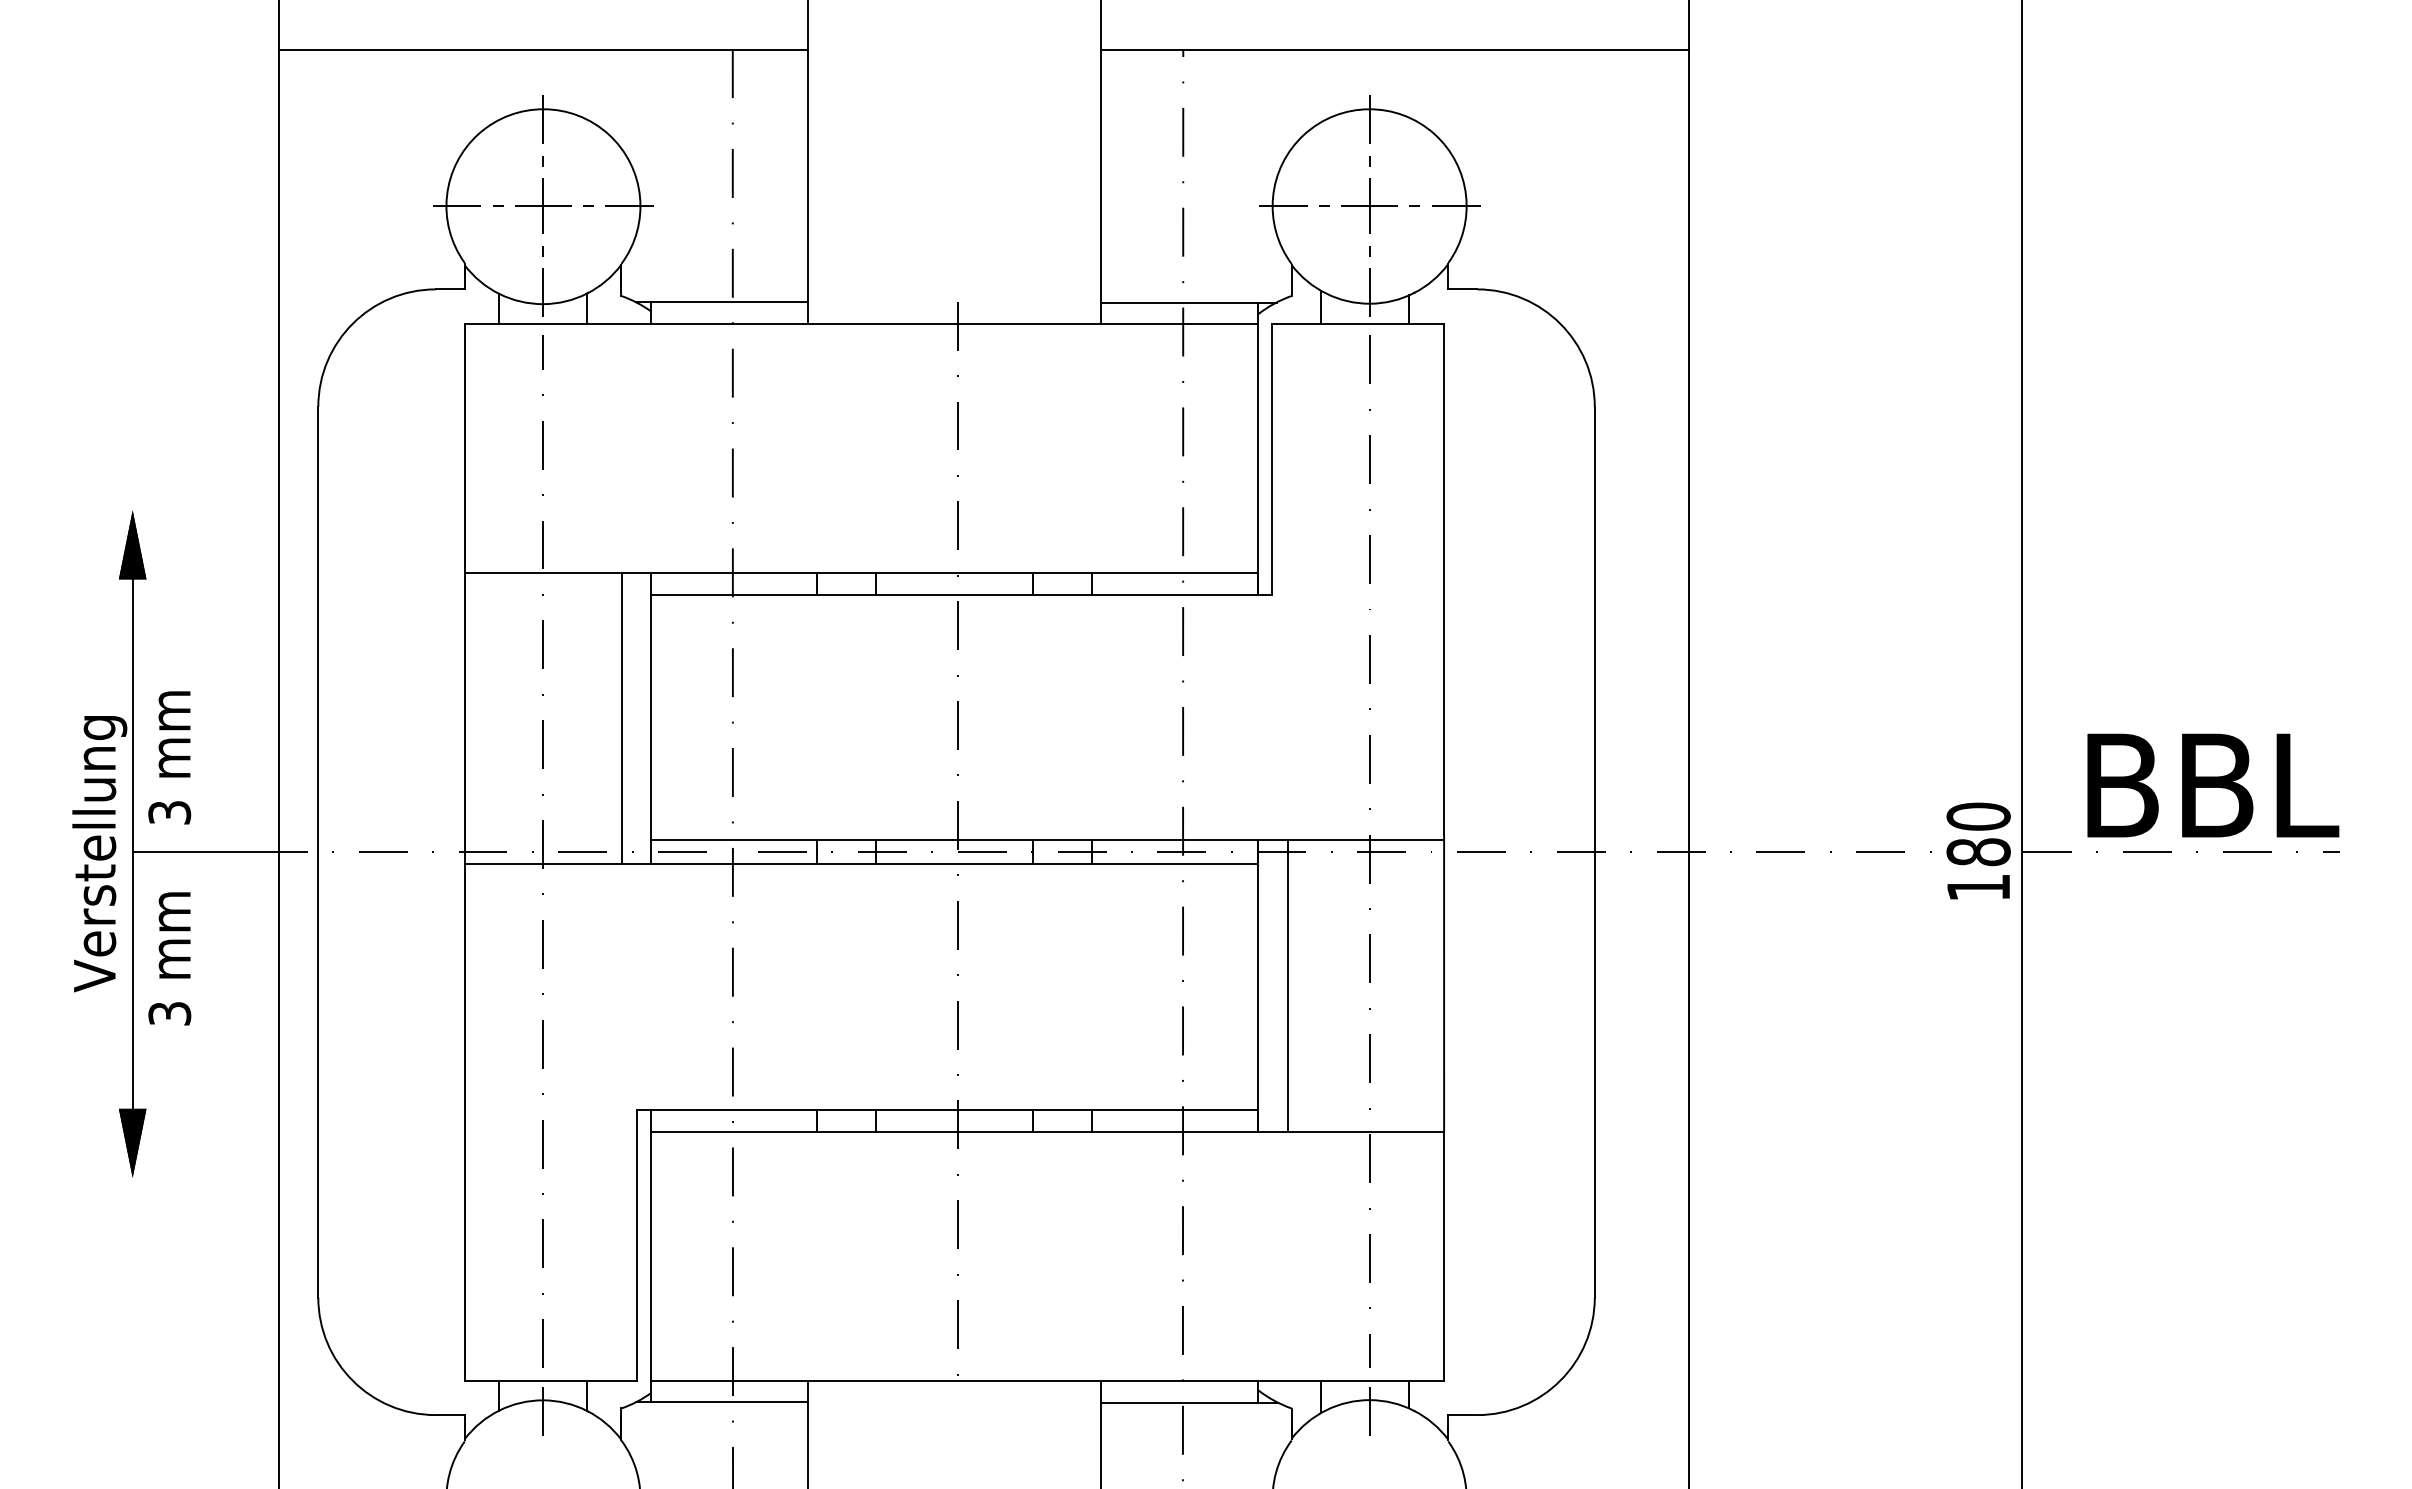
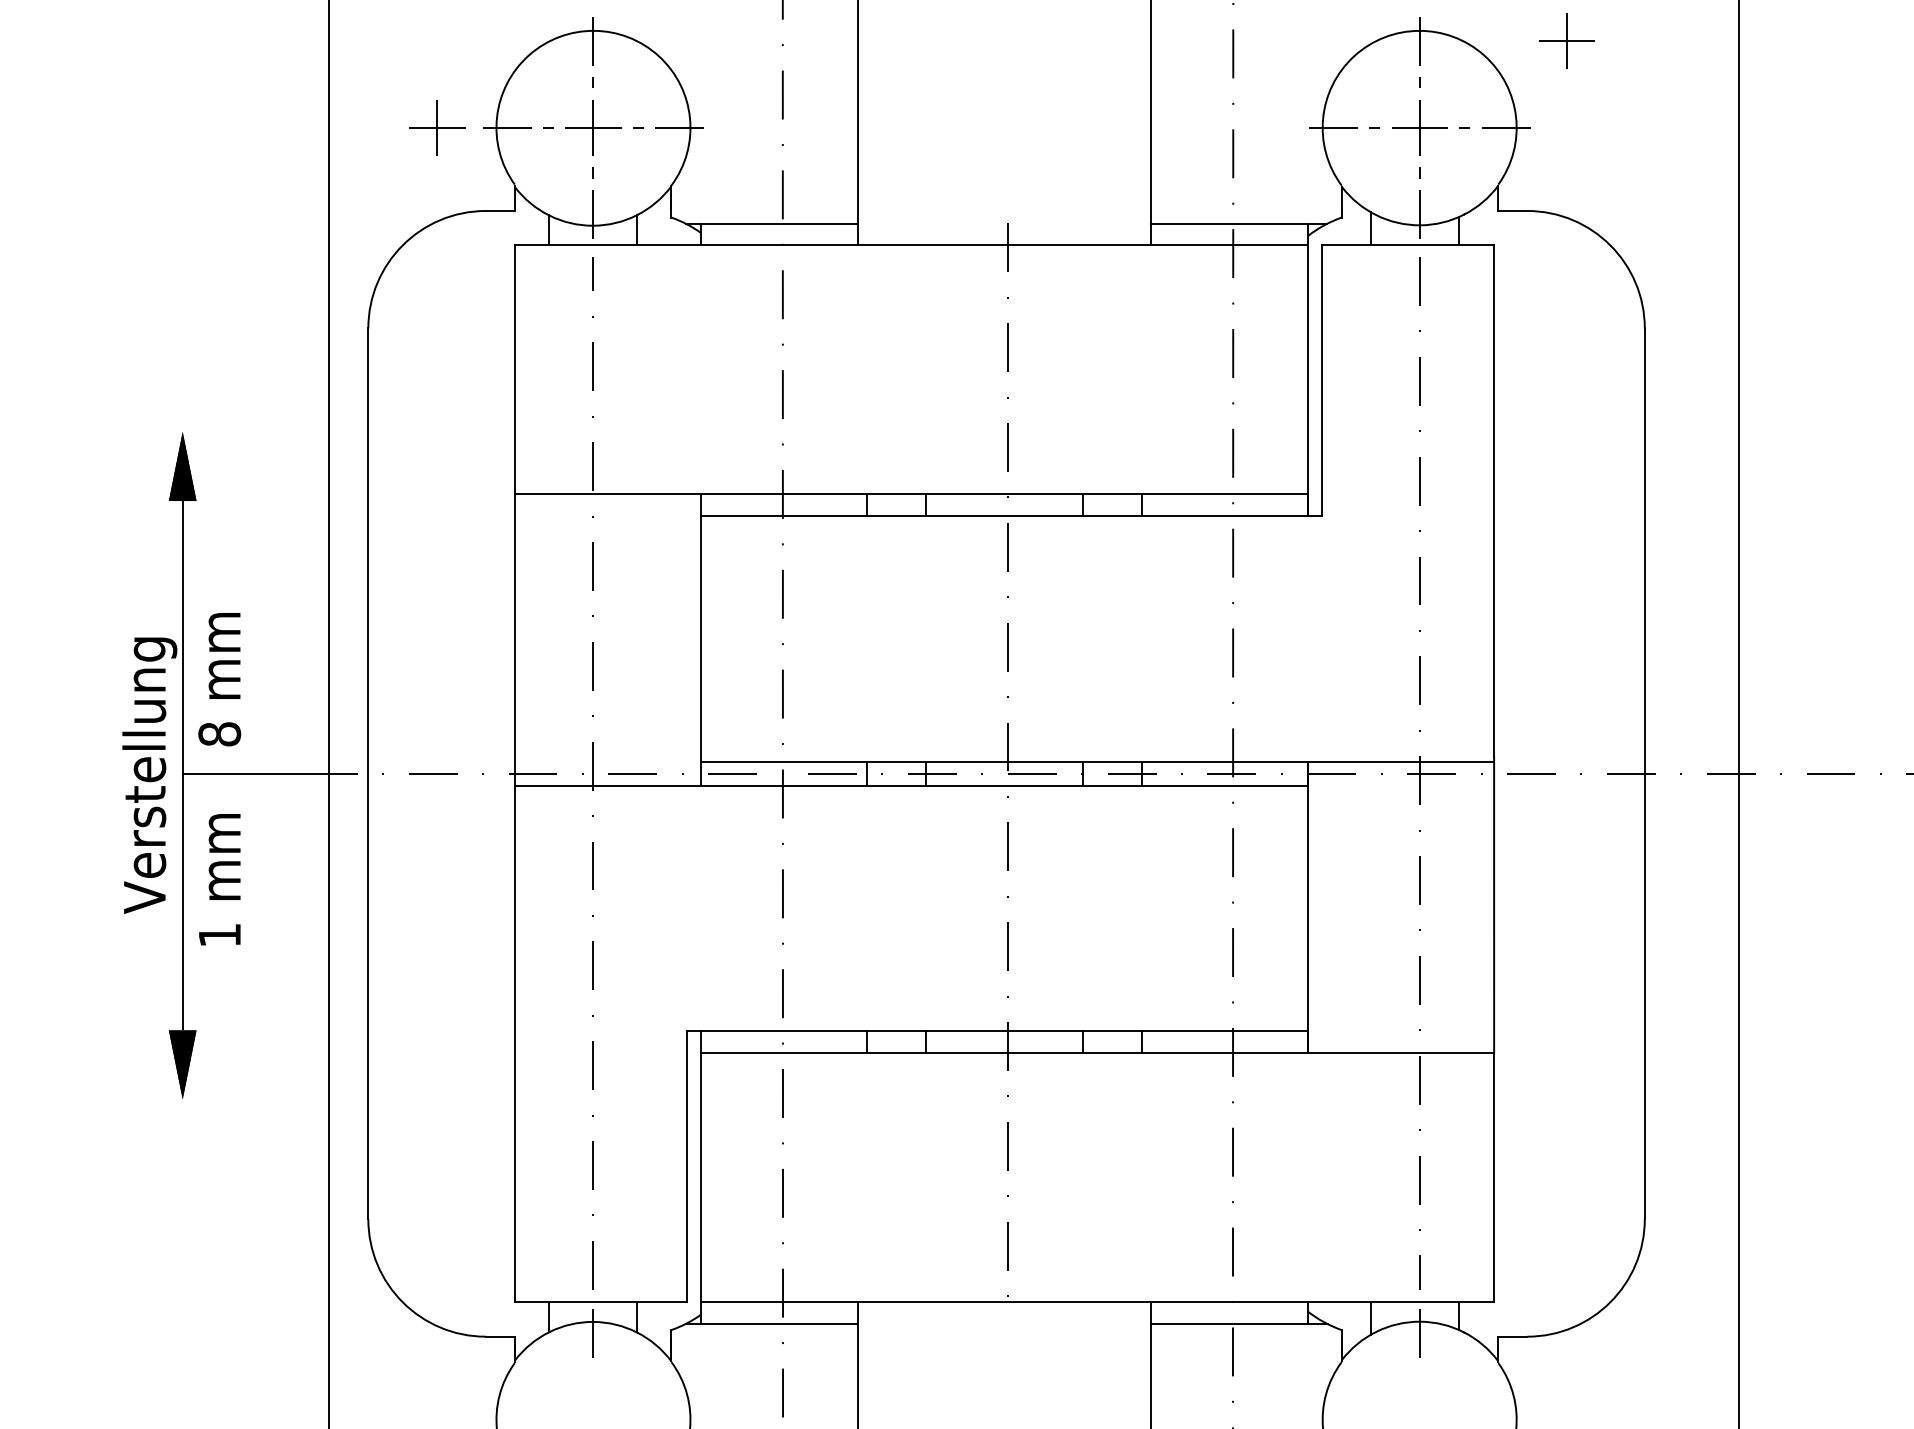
part: (1516, 118) -> (1566, 40), added
part: (387, 205) -> (437, 127), added
line: (621, 718) -> (671, 640), removed
text: (169, 812) -> (219, 734), 3 -> 8
line: (1287, 985) -> (1337, 907), removed
text: (169, 1013) -> (219, 935), 3 -> 1

